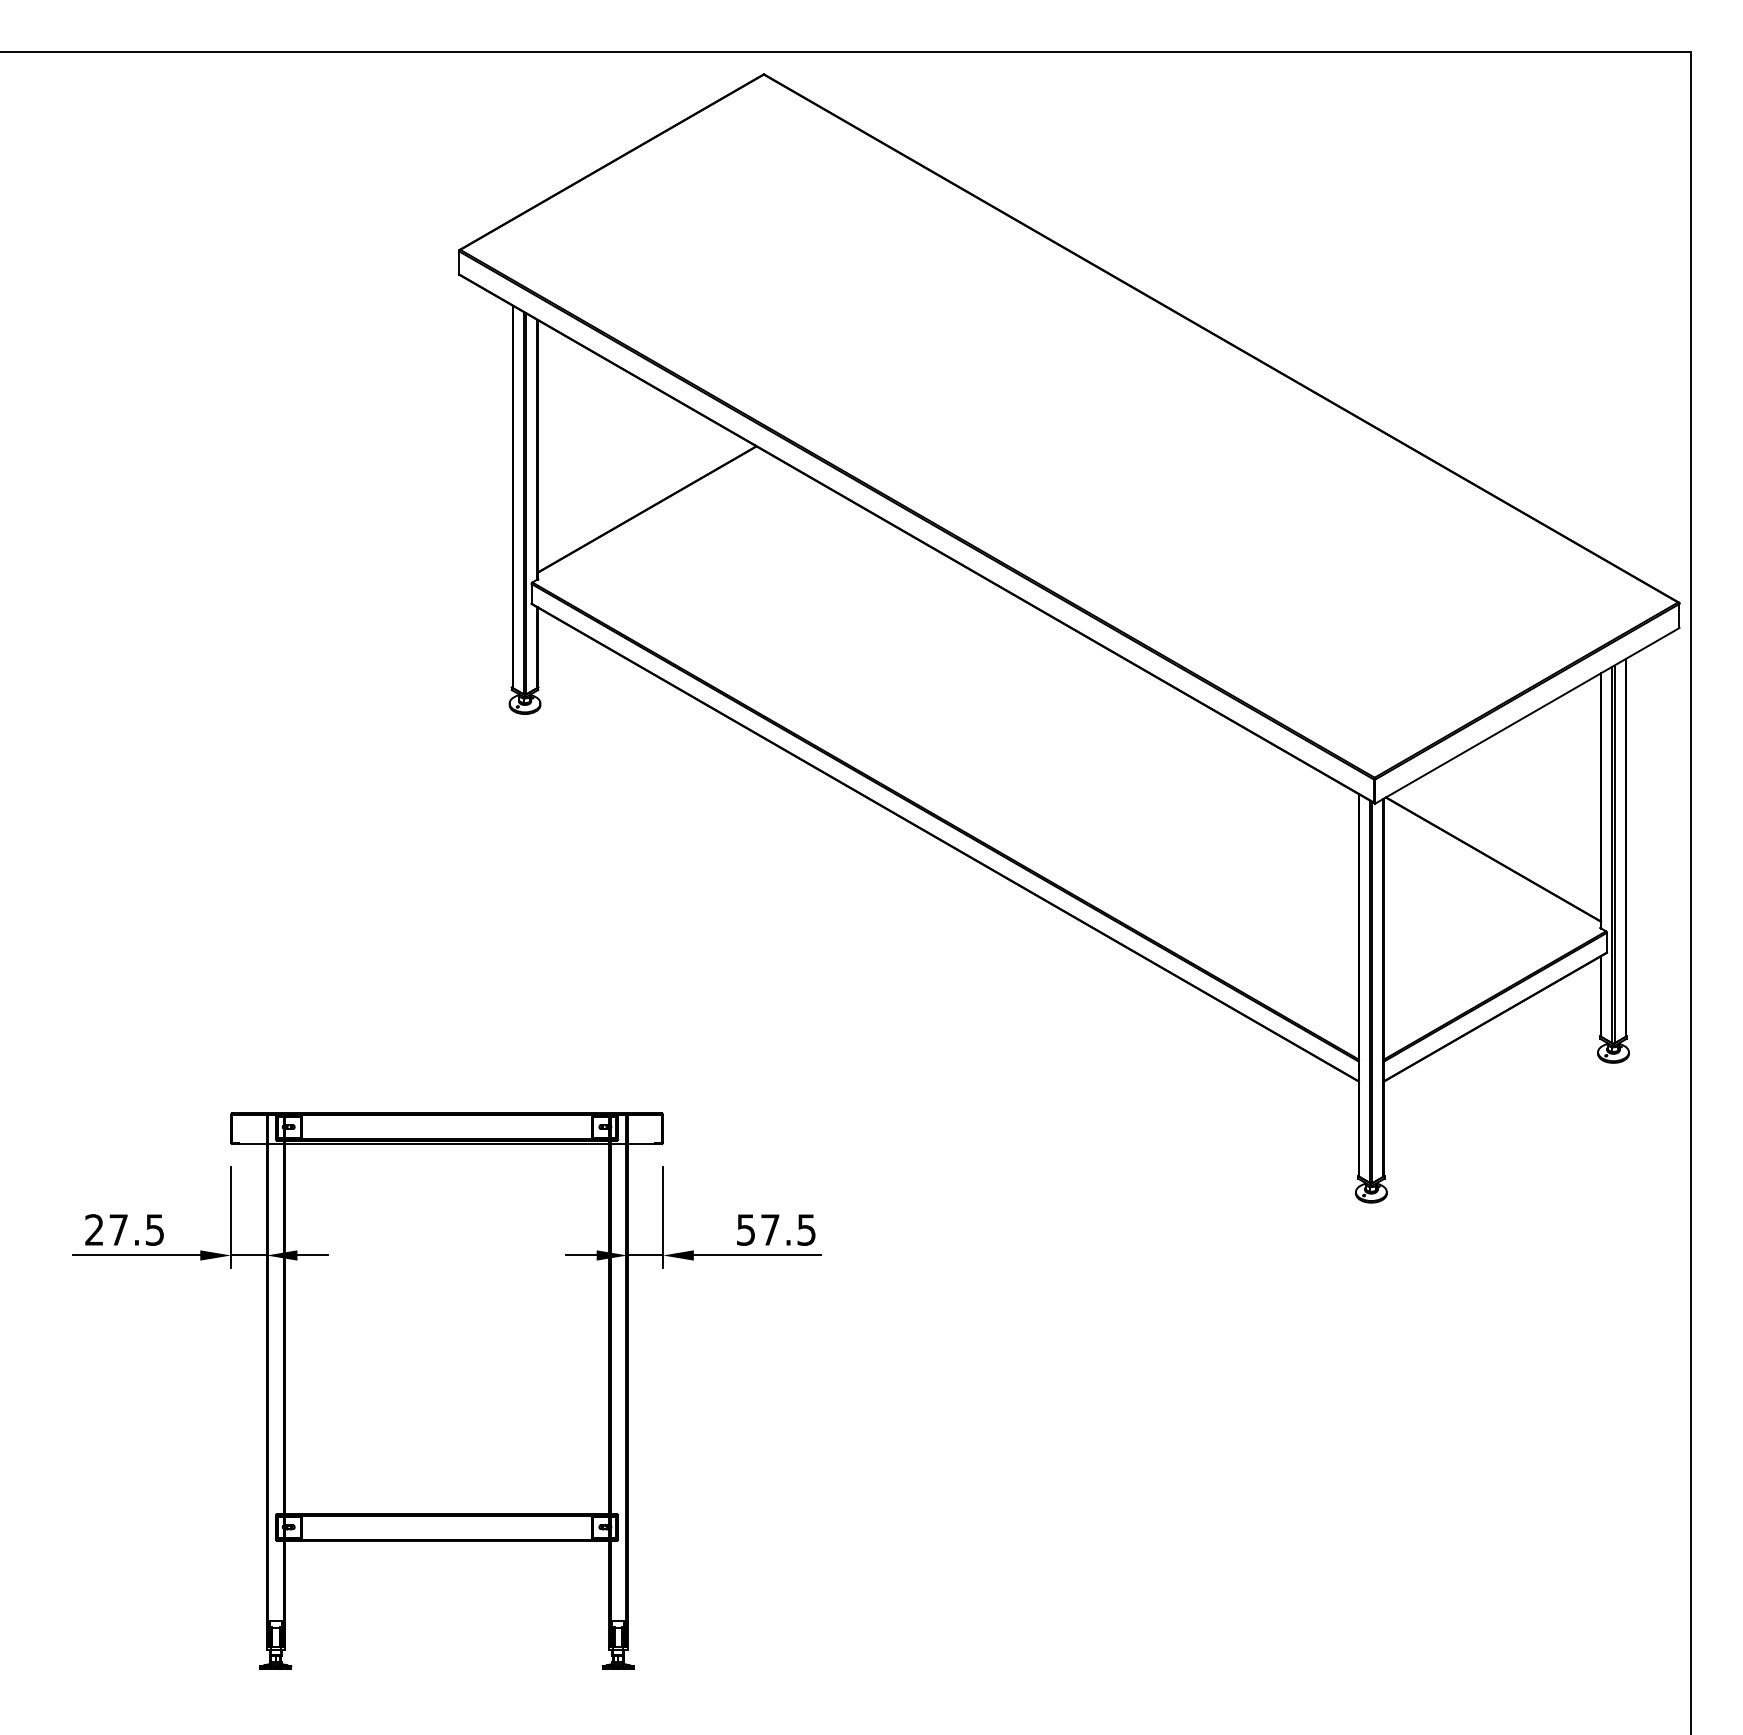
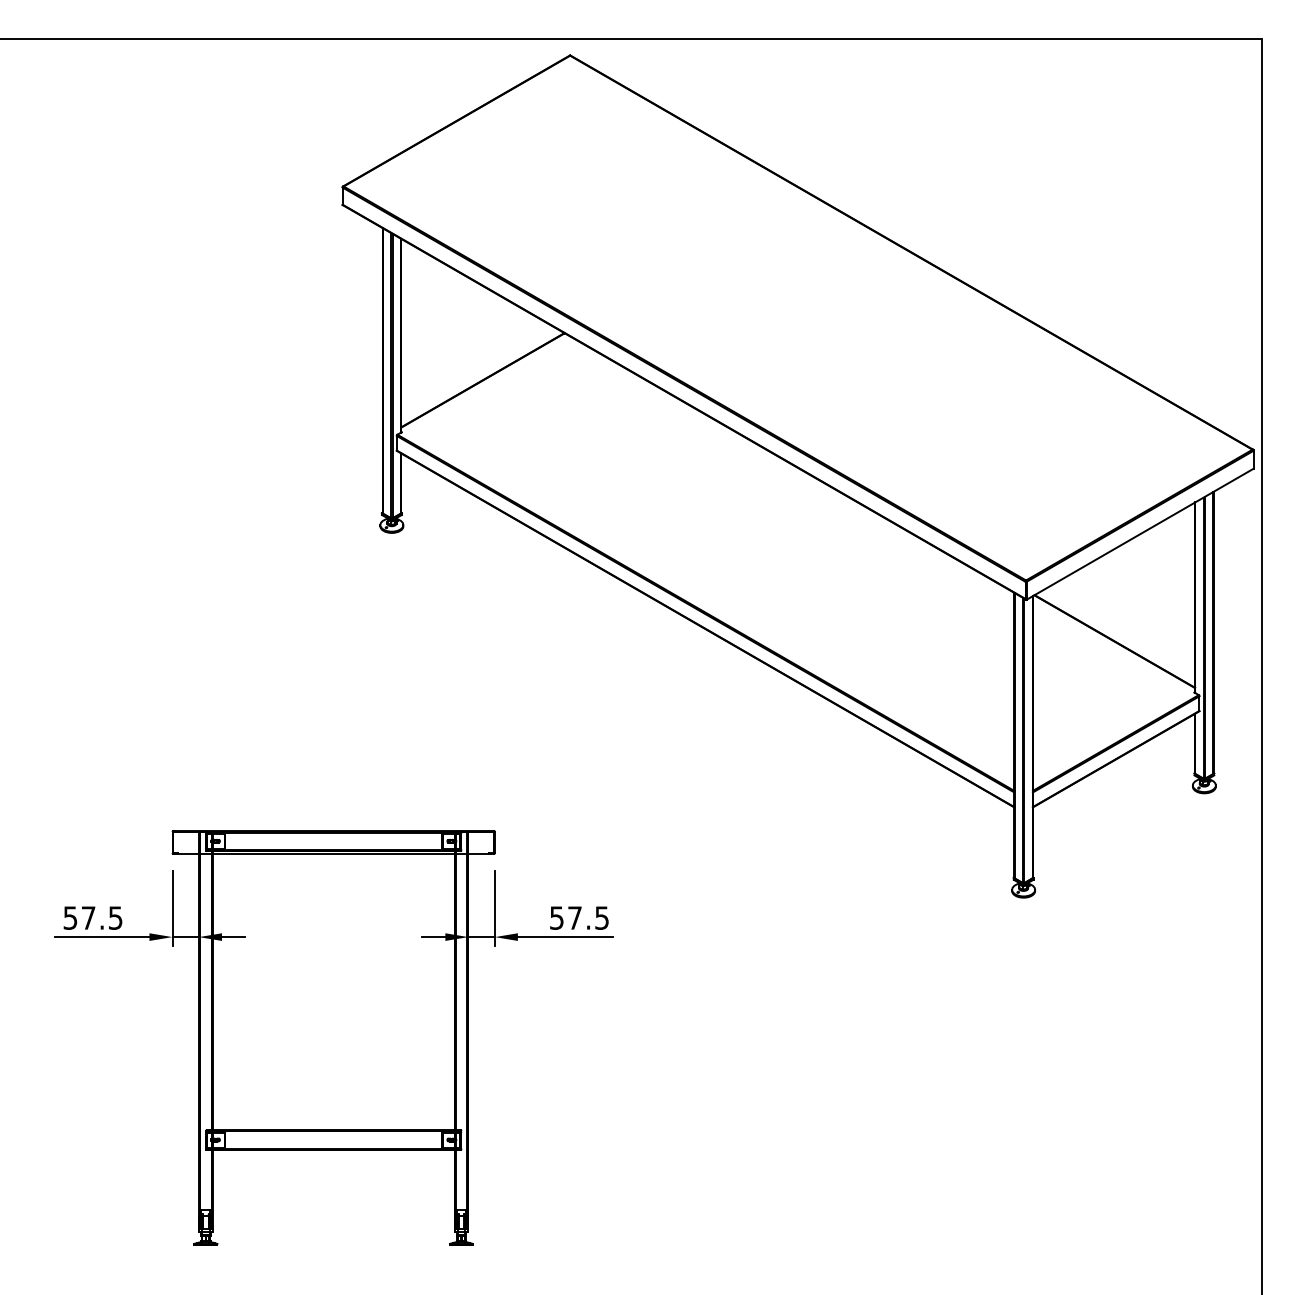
text: (94, 1229) -> (70, 917), 27.5 -> 57.5

